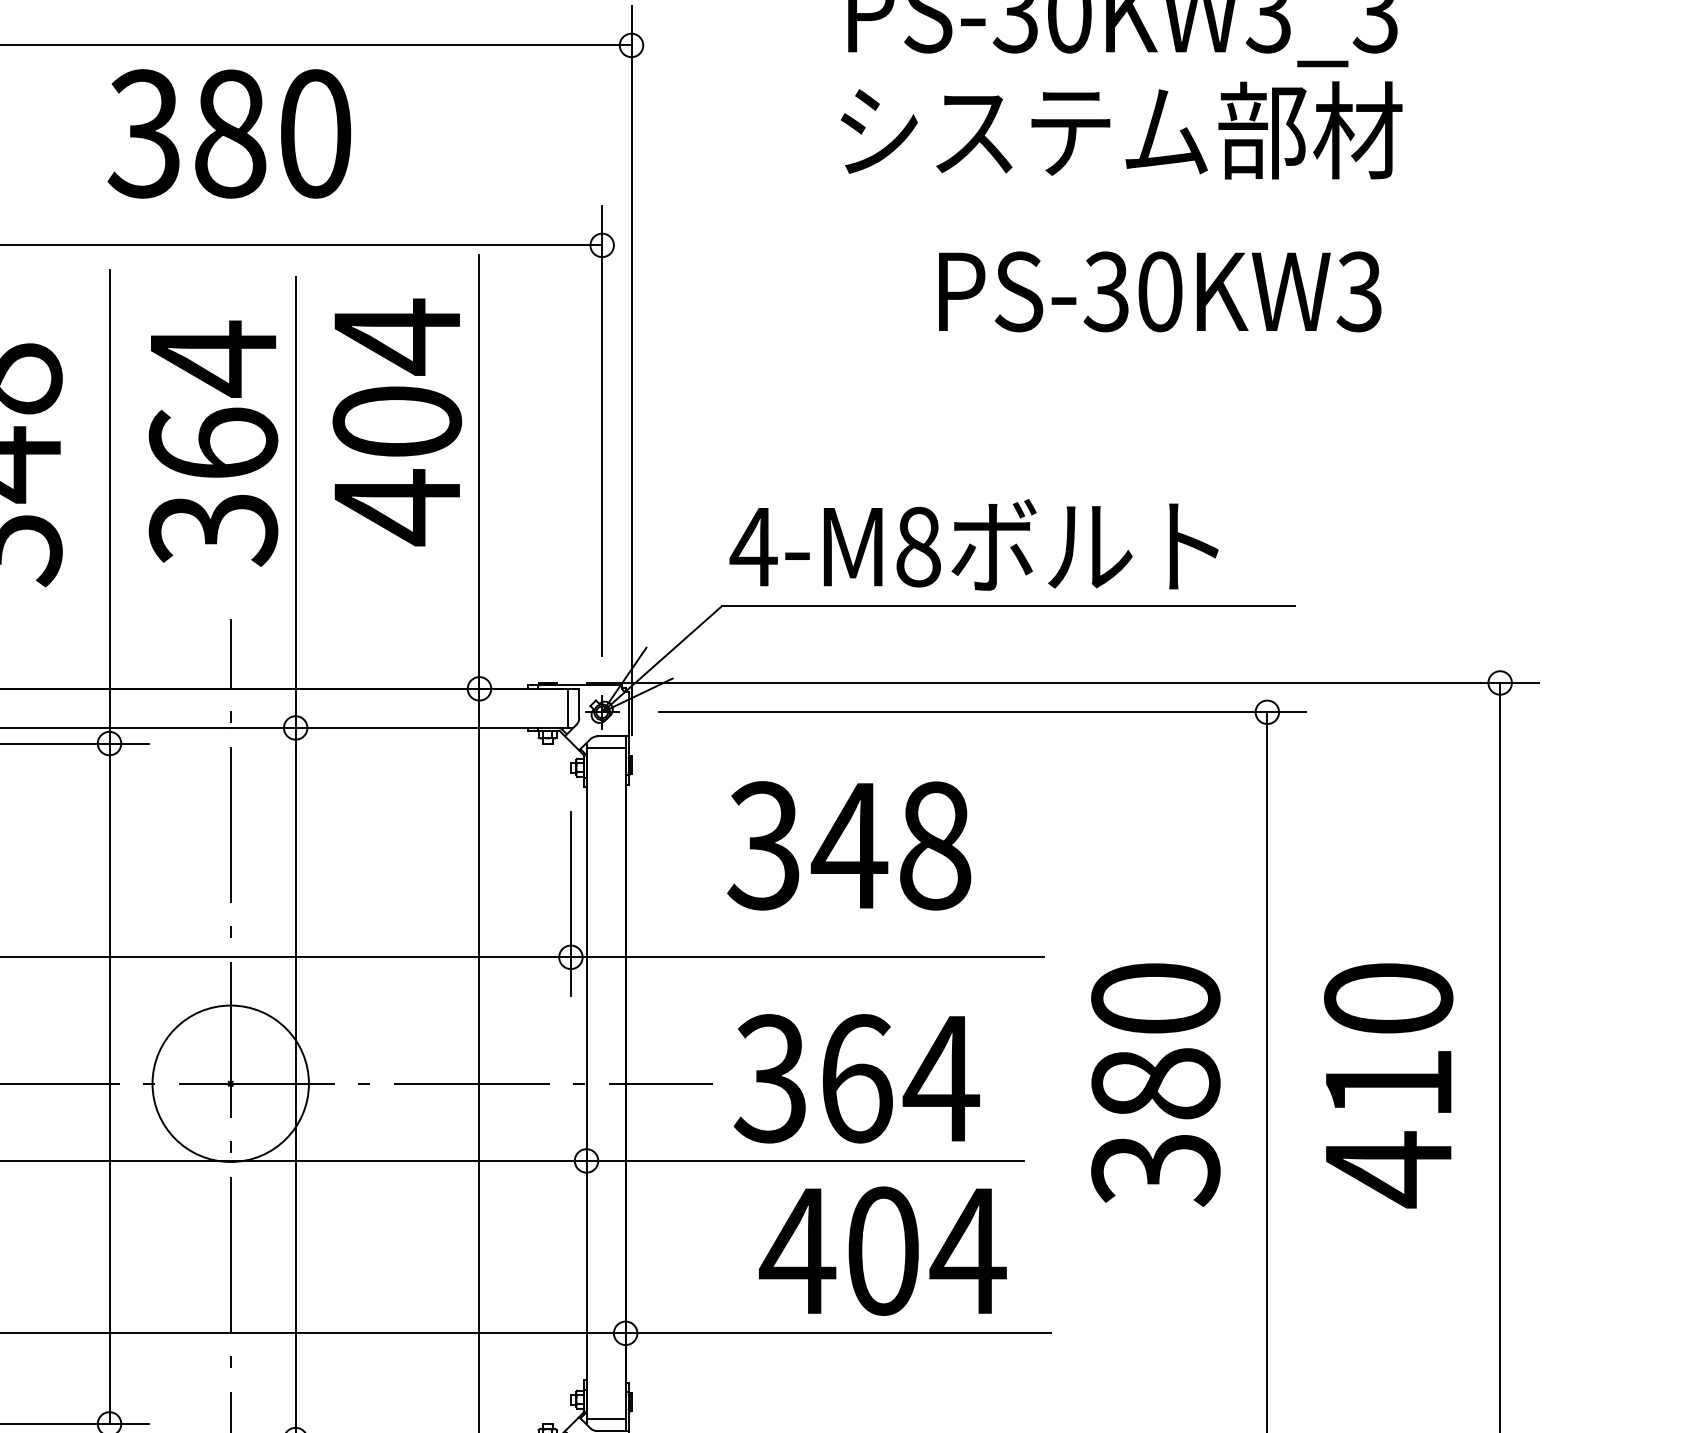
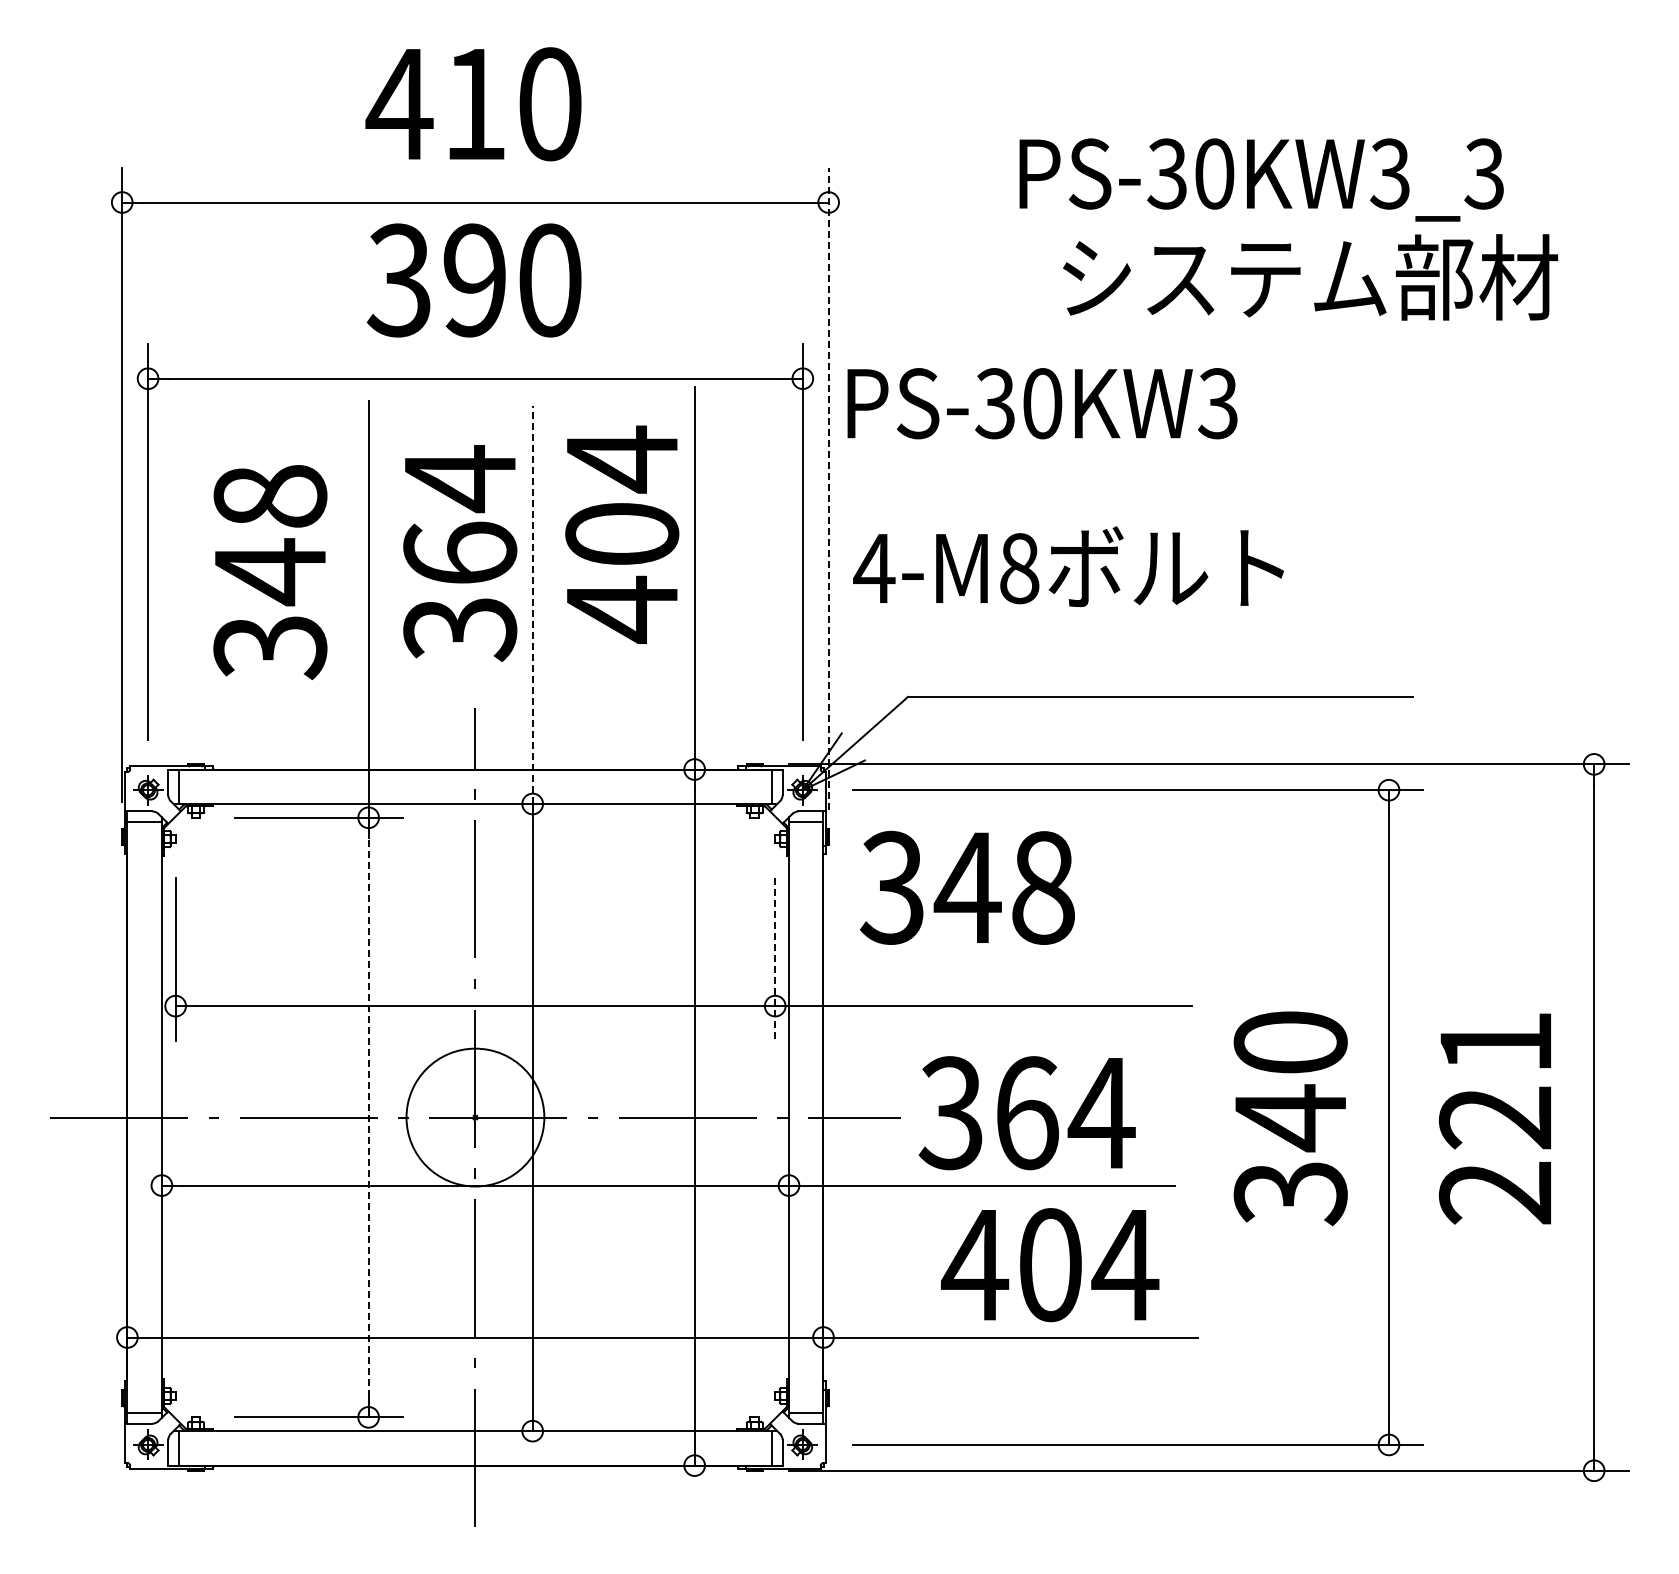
text: (1121, 130) -> (1310, 277), moved
text: (229, 133) -> (474, 280), 380 -> 390
text: (1160, 291) -> (1042, 403), moved
line: (631, 369) -> (828, 488), solid -> dashed
line: (295, 502) -> (532, 605), solid -> dashed
text: (974, 544) -> (1068, 566), moved
text: (849, 845) -> (967, 887), moved
line: (571, 904) -> (775, 959), solid -> dashed
line: (109, 1083) -> (368, 1117), solid -> dashed
text: (1155, 1084) -> (1290, 1118), 380 -> 340
text: (1388, 1085) -> (1495, 1119), 410 -> 221

